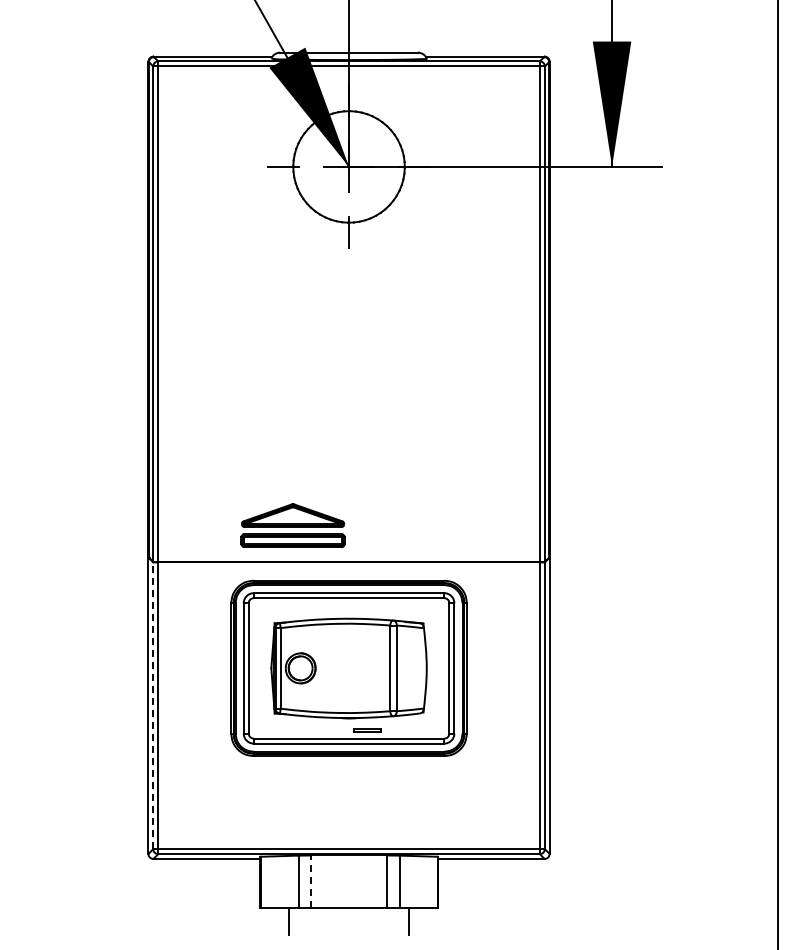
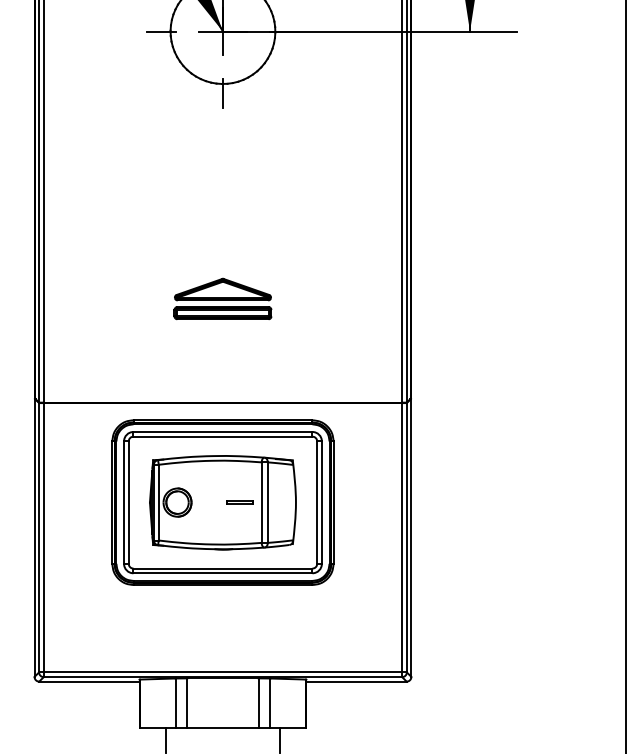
part: (292, 525) -> (222, 298), moved
line: (153, 705) -> (39, 537), dashed -> solid
line: (367, 729) -> (240, 501), moved
line: (311, 881) -> (187, 702), dashed -> solid

